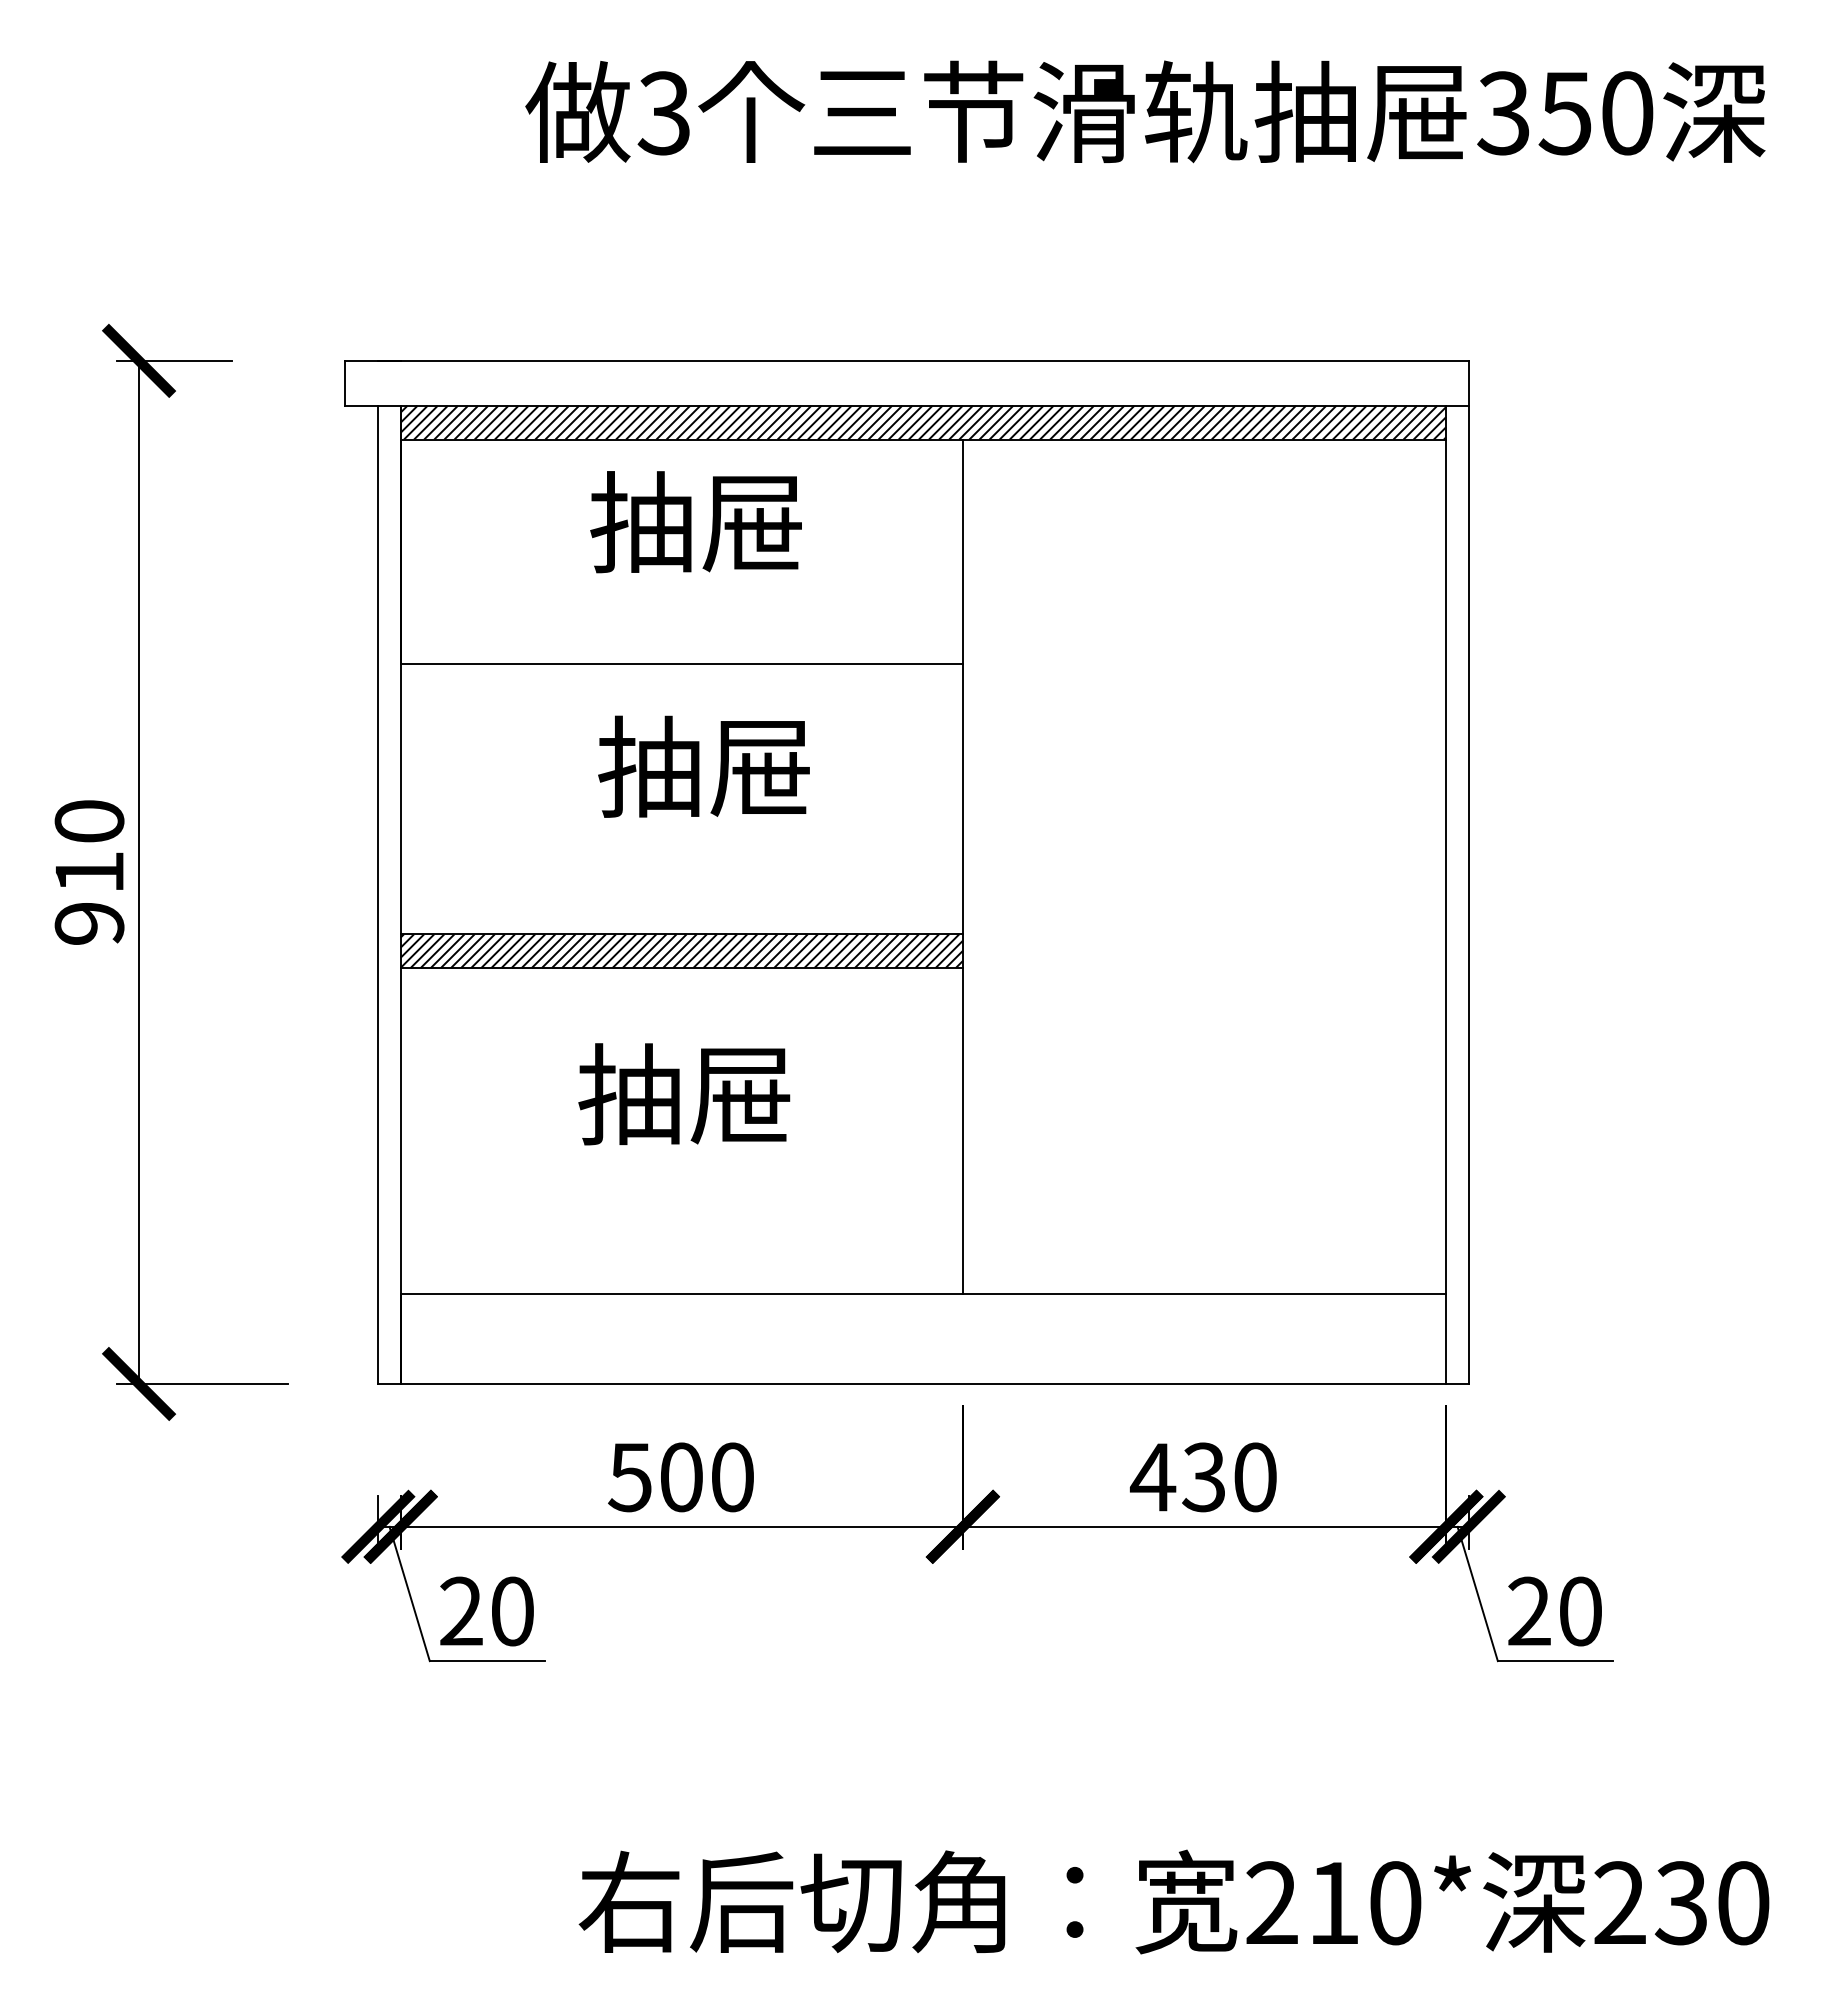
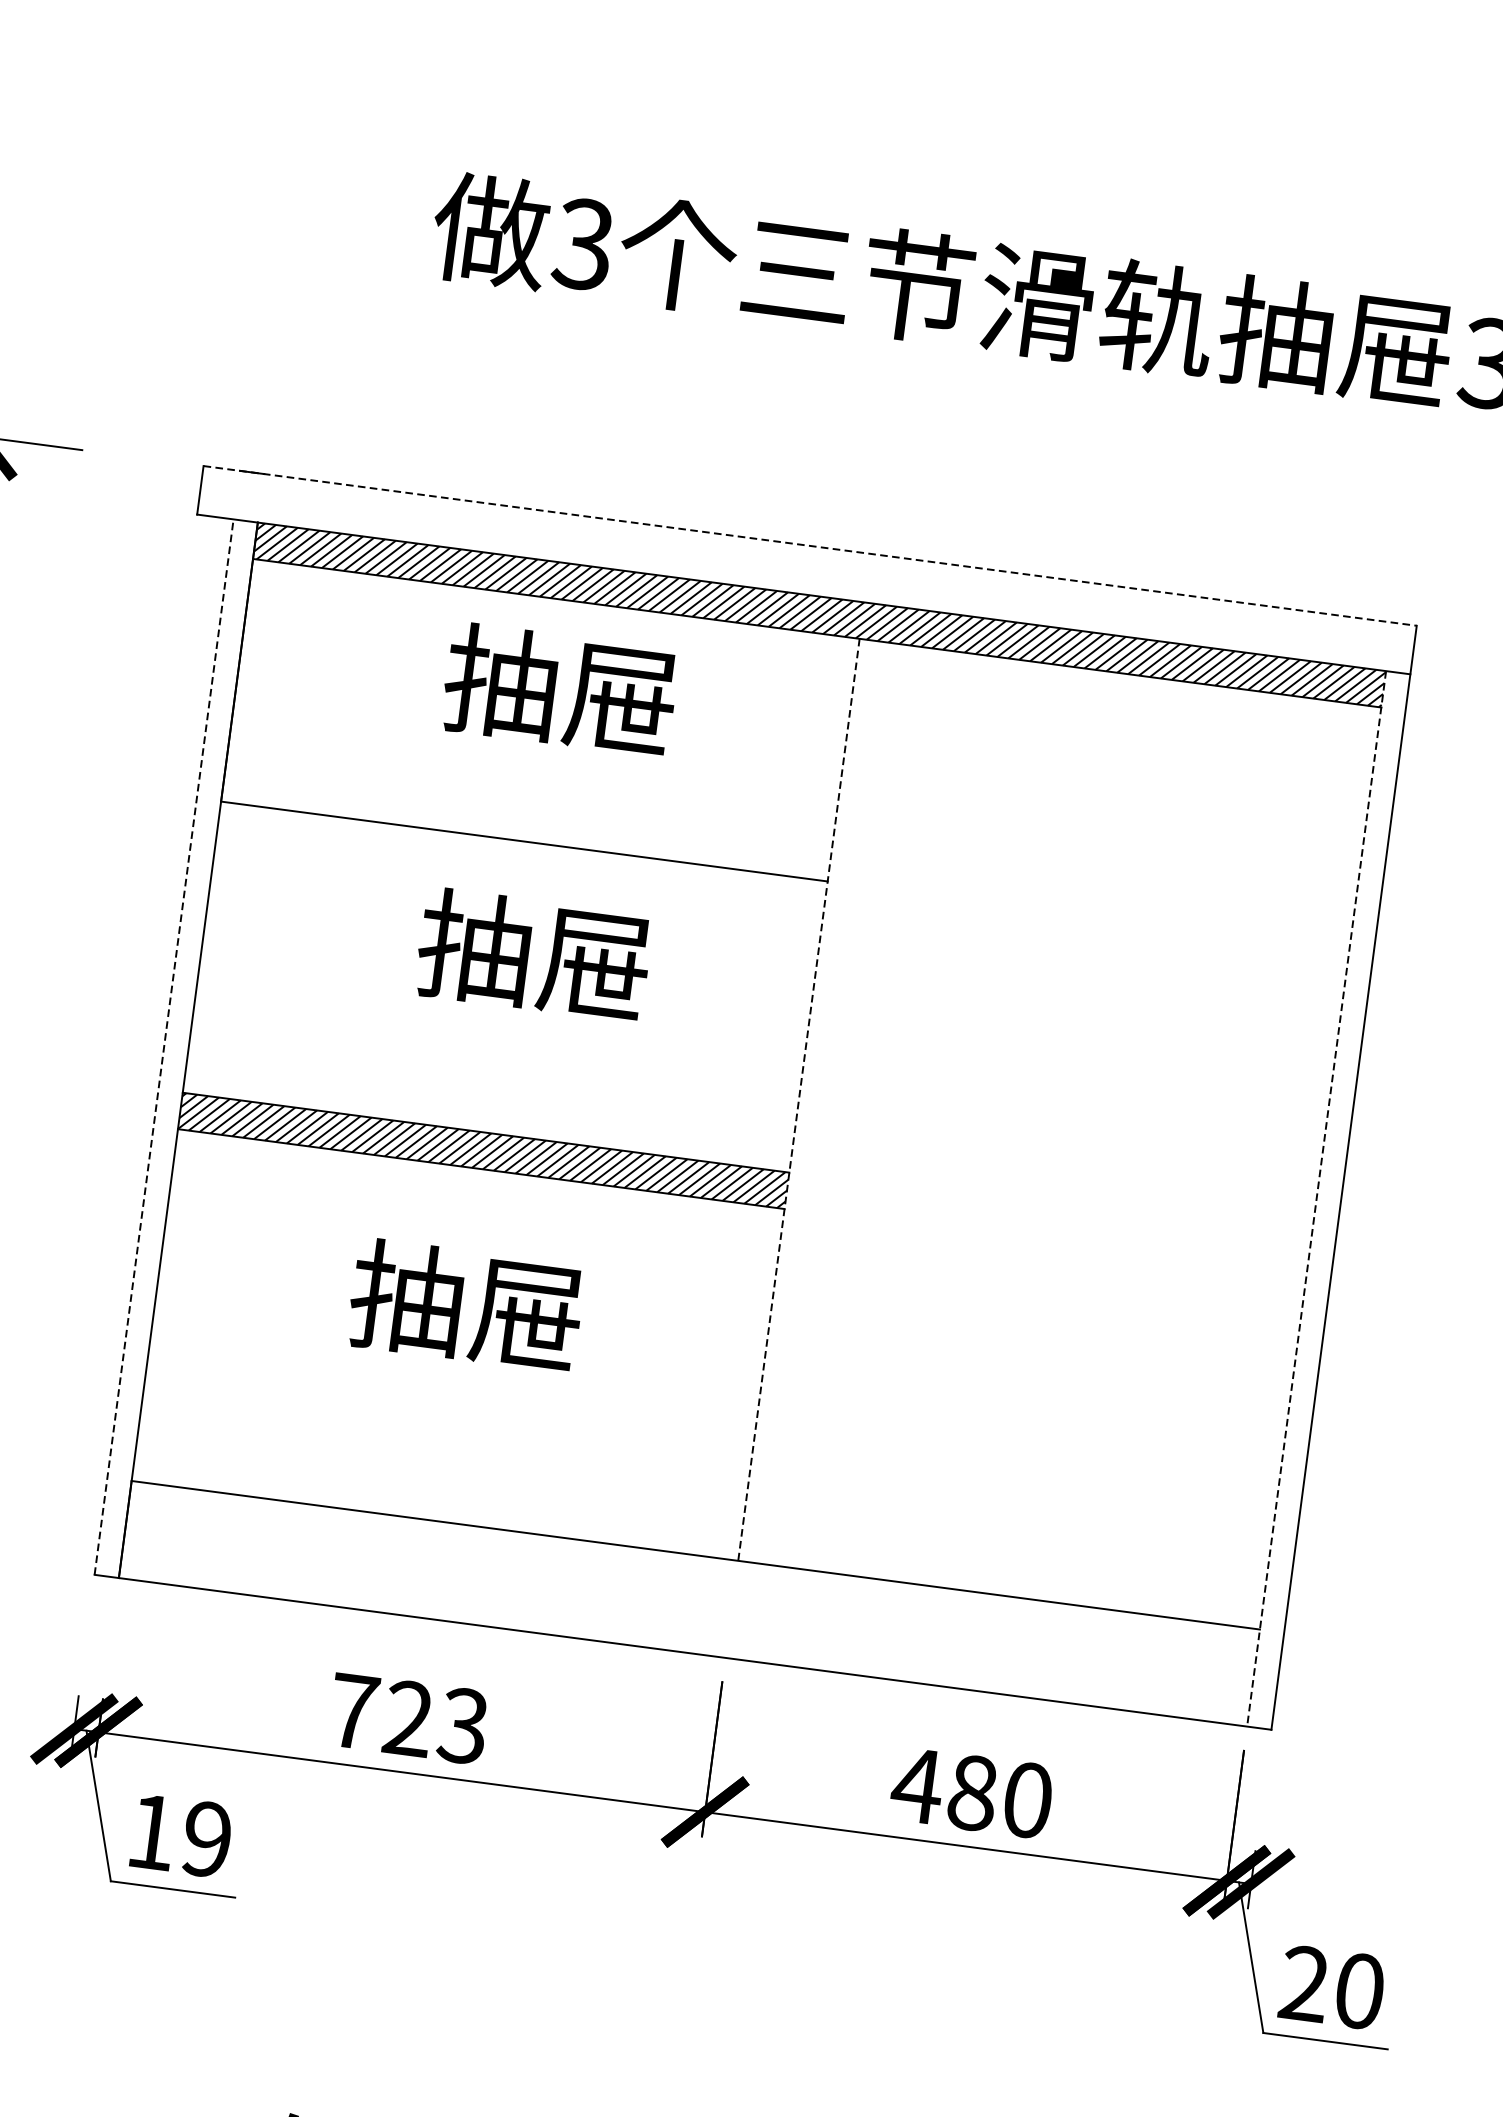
line: (907, 360) -> (811, 545), solid -> dashed
line: (962, 867) -> (798, 1100), solid -> dashed
line: (378, 894) -> (164, 1046), solid -> dashed
line: (1446, 895) -> (1316, 1199), solid -> dashed
text: (680, 1477) -> (407, 1718), 500 -> 723
text: (1203, 1477) -> (971, 1793), 430 -> 480
text: (486, 1611) -> (179, 1835), 20 -> 19

